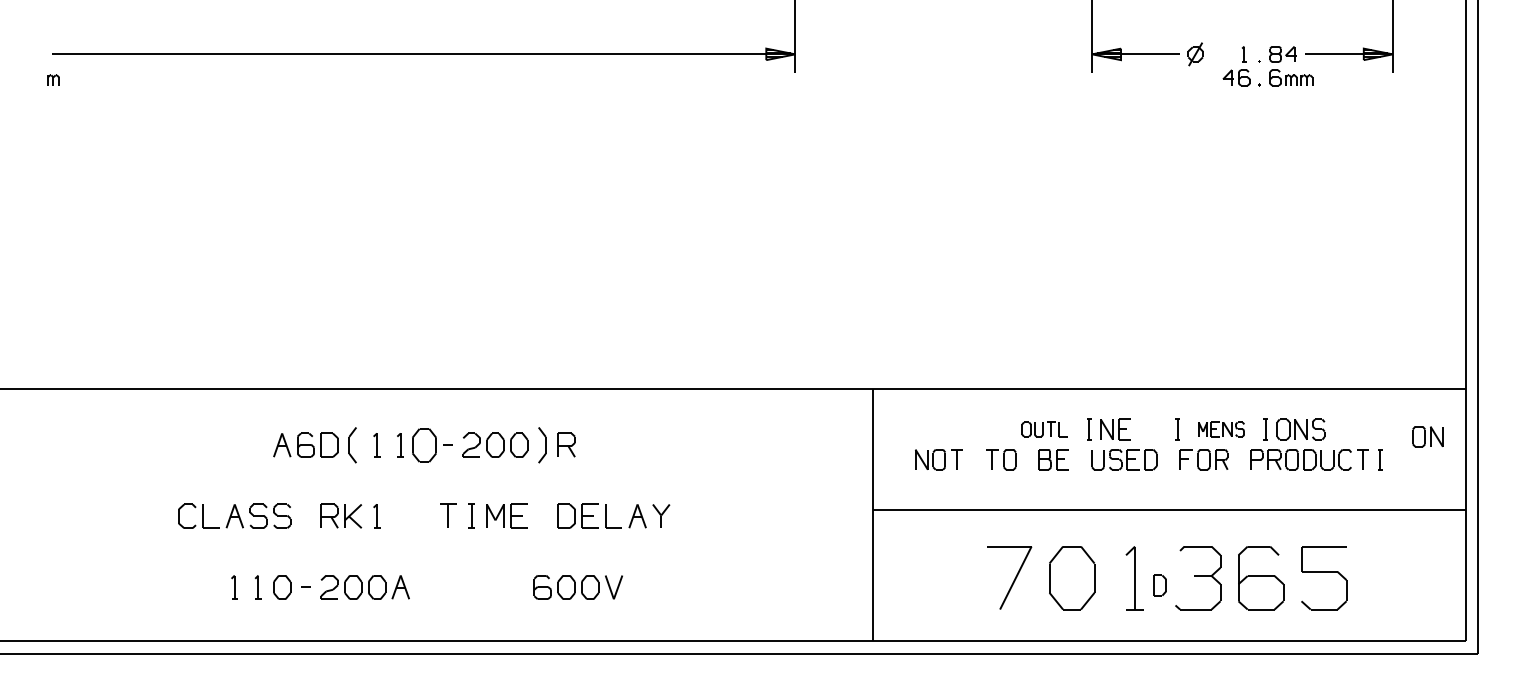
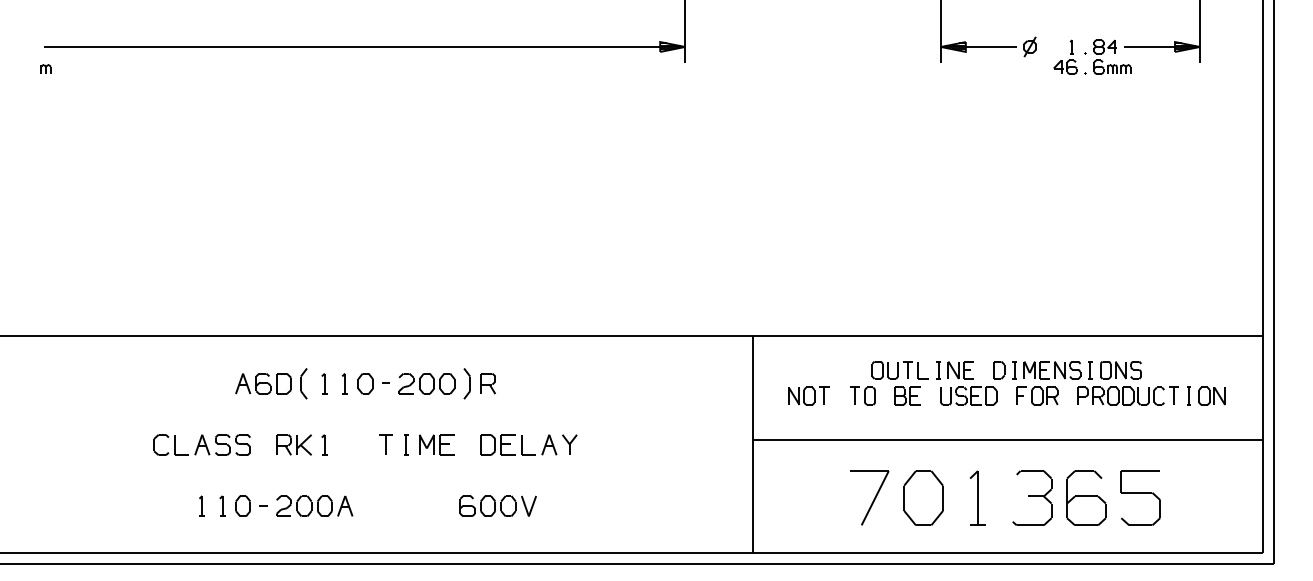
part: (1044, 429) -> (899, 370), size x1.43
part: (1221, 429) -> (1052, 370), size x1.43
part: (1427, 436) -> (1211, 396), moved
part: (424, 444) -> (365, 383), size x0.71
part: (1159, 585) -> (998, 370), moved

